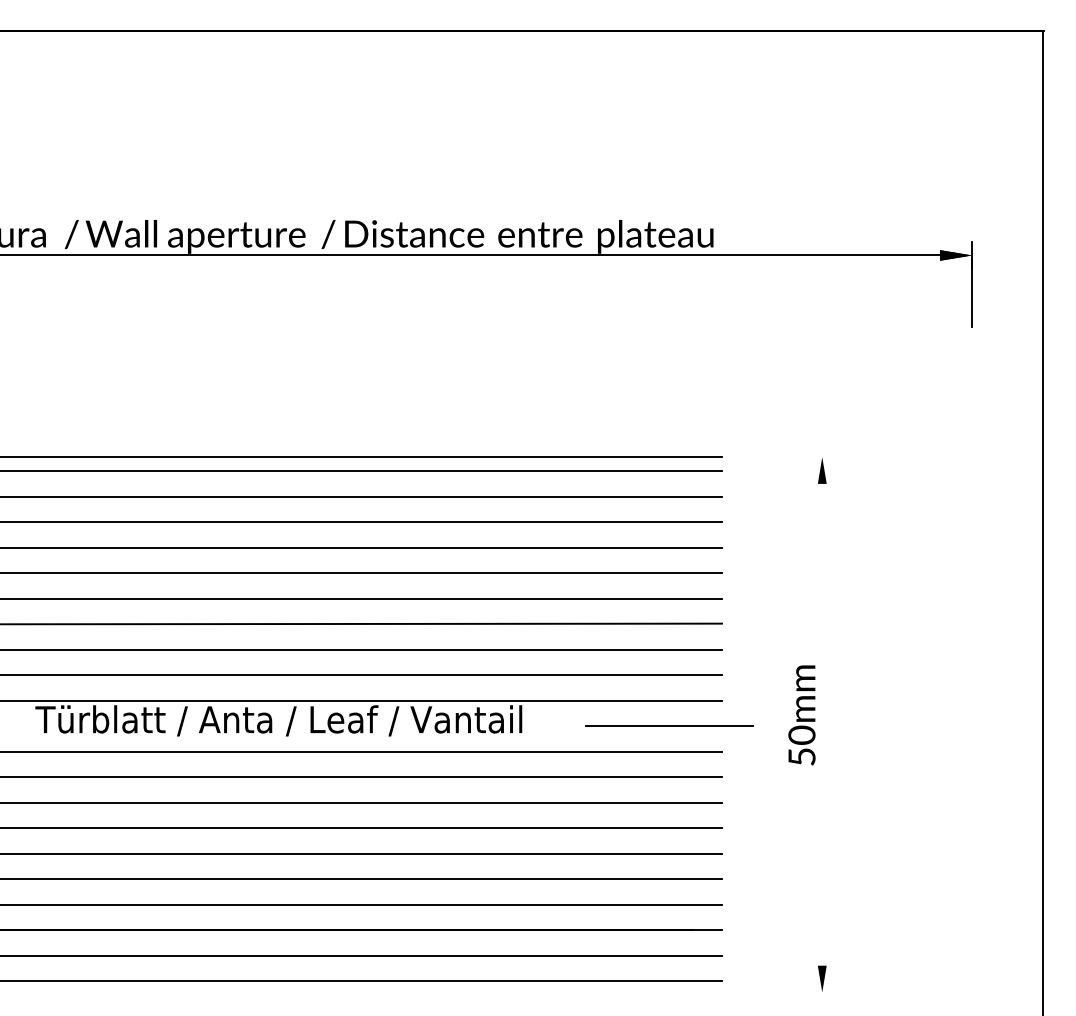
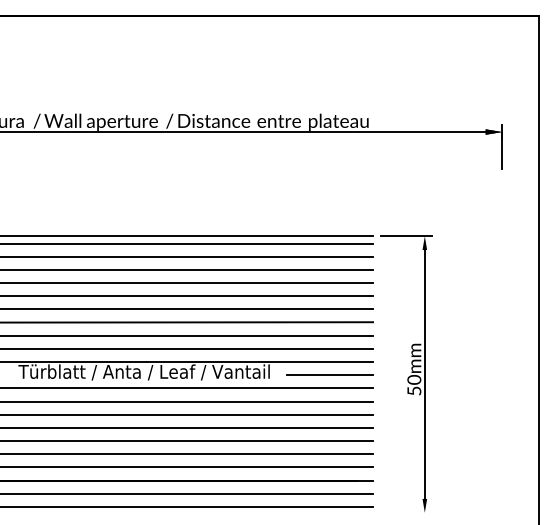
line: (786, 457) -> (406, 236), added
line: (668, 724) -> (329, 374), moved
line: (821, 724) -> (424, 374), added

